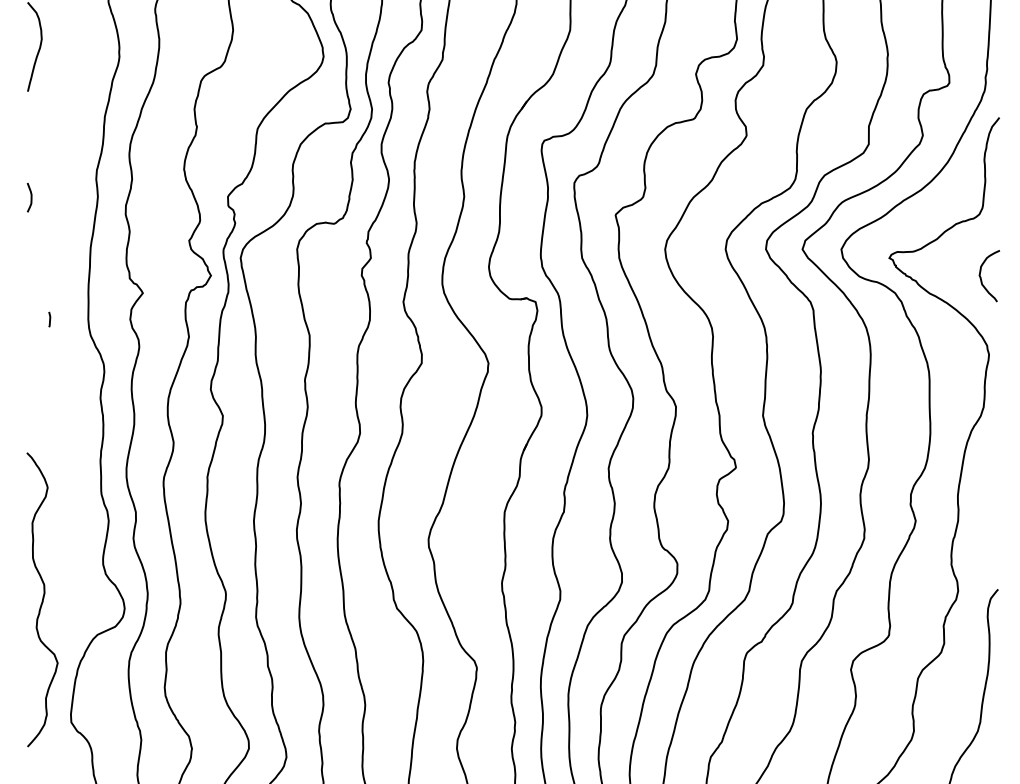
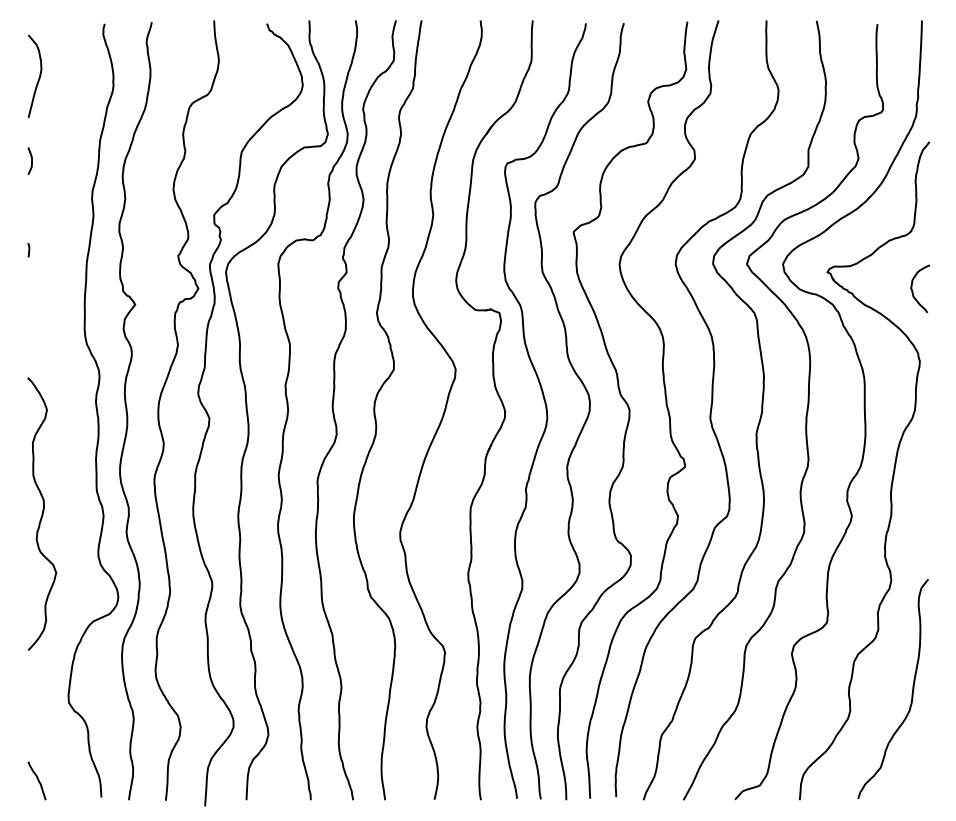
curve: (31, 196) -> (31, 160), moved
line: (49, 319) -> (28, 250), moved
curve: (42, 599) -> (42, 513), moved

